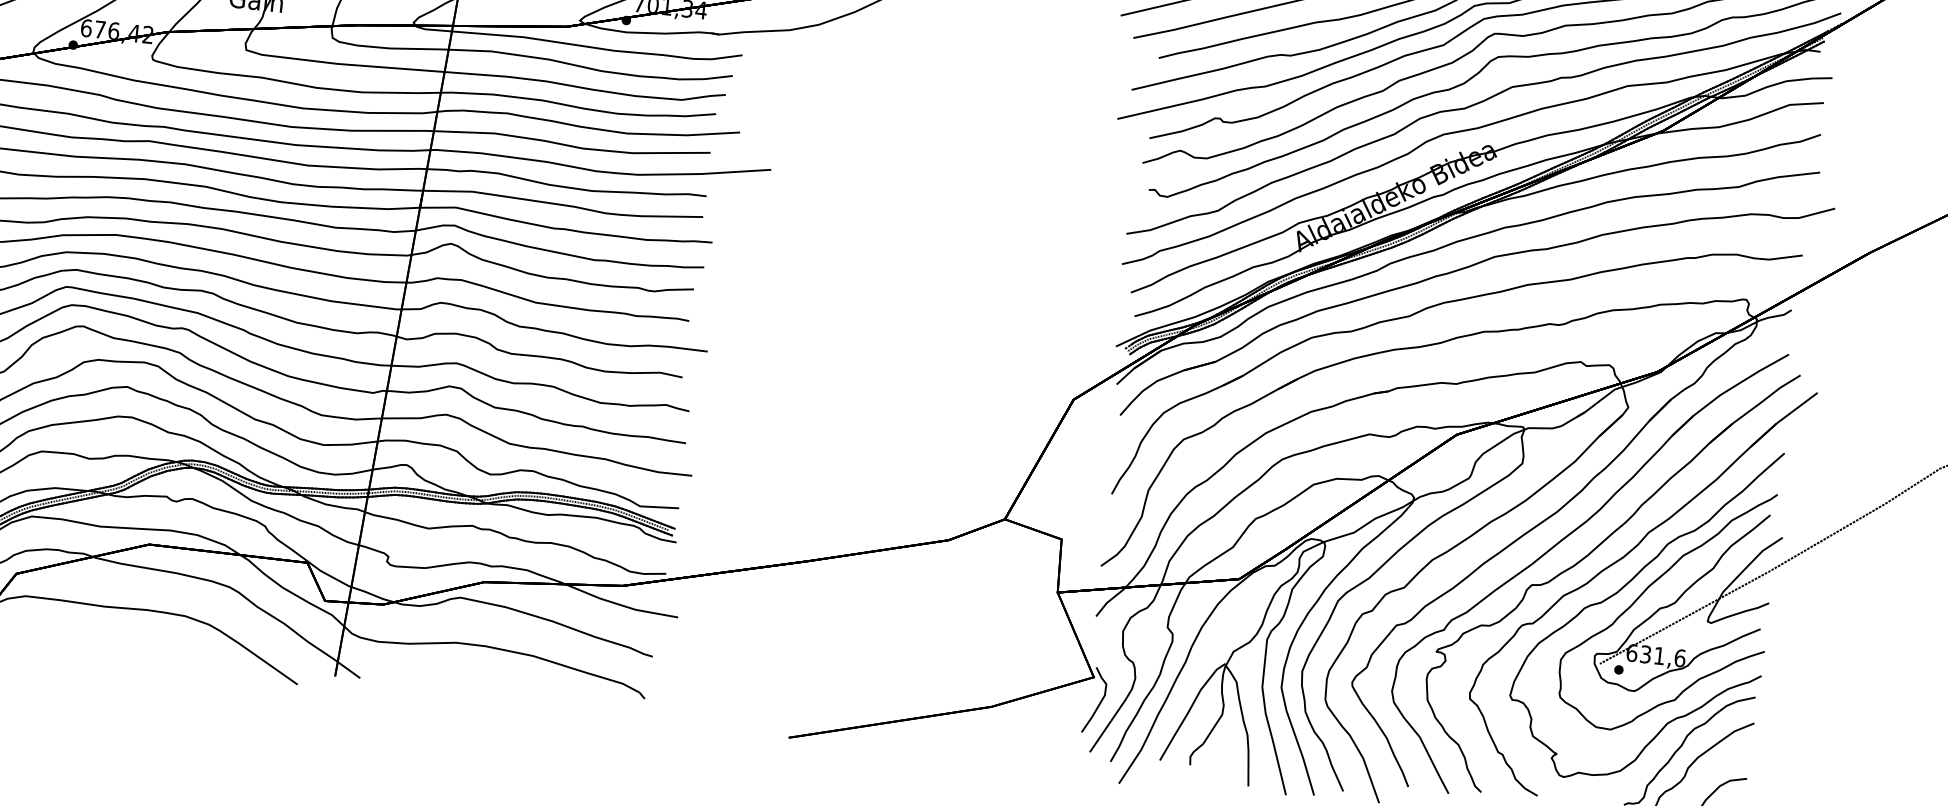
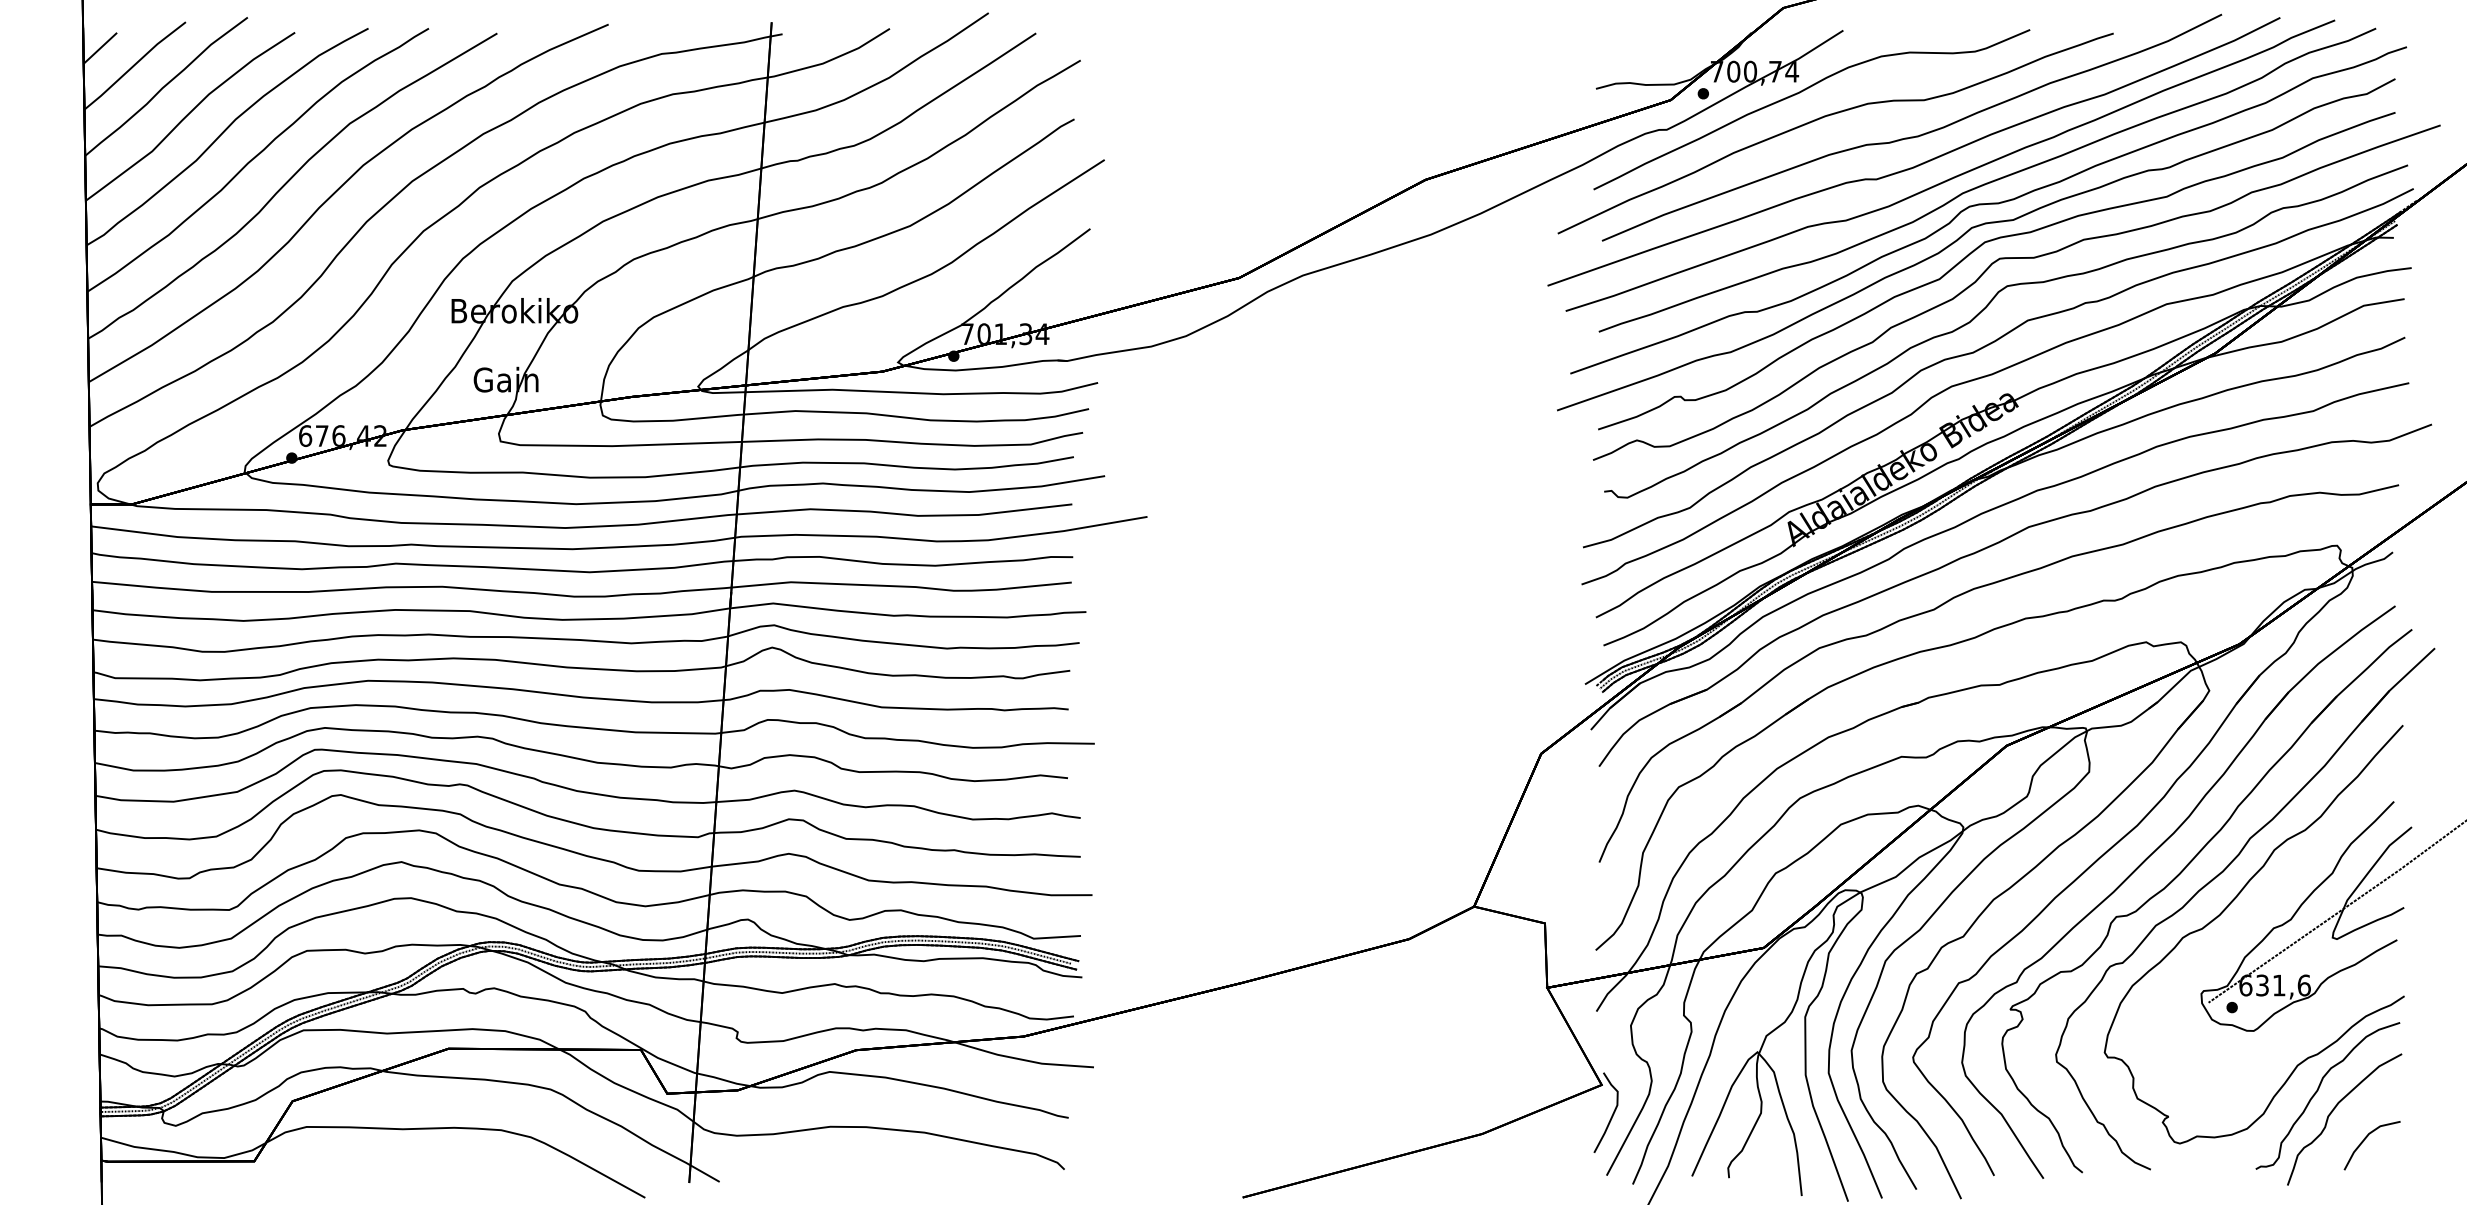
part: (1647, 589) -> (2256, 906), removed

